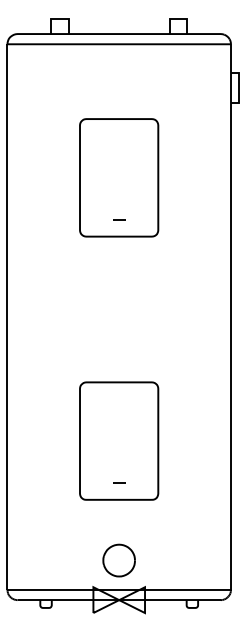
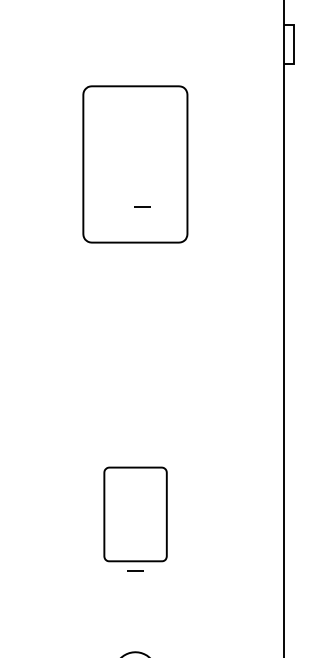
line: (119, 219) -> (142, 206), moved
part: (119, 440) -> (135, 513), size x0.6

